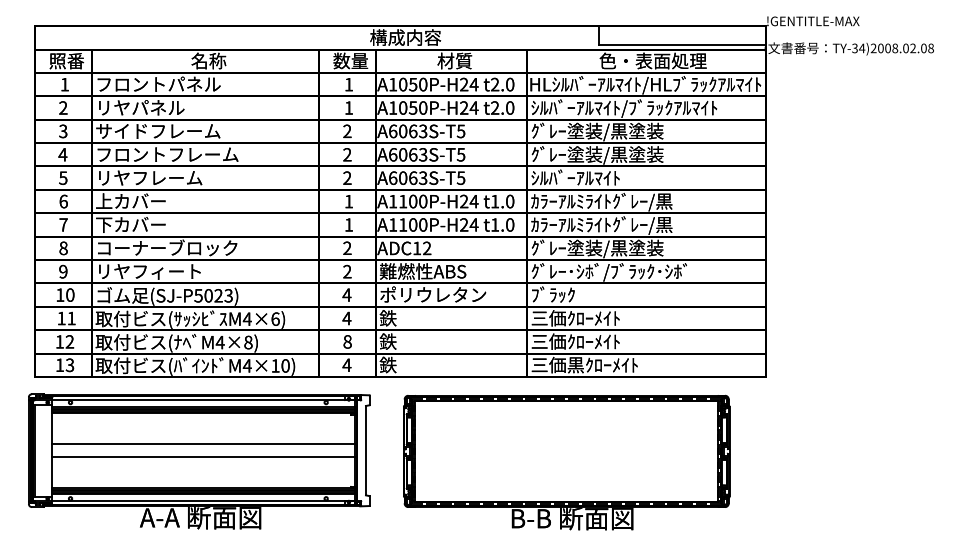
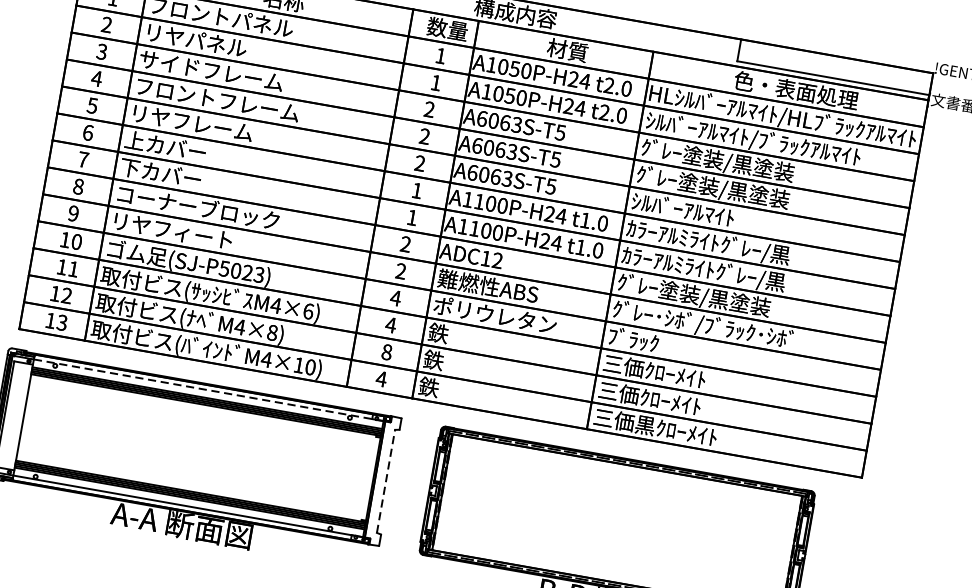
line: (200, 400) -> (205, 389), solid -> dashed
line: (202, 444) -> (198, 441), removed
line: (365, 450) -> (385, 481), solid -> dashed
line: (202, 457) -> (196, 456), removed

